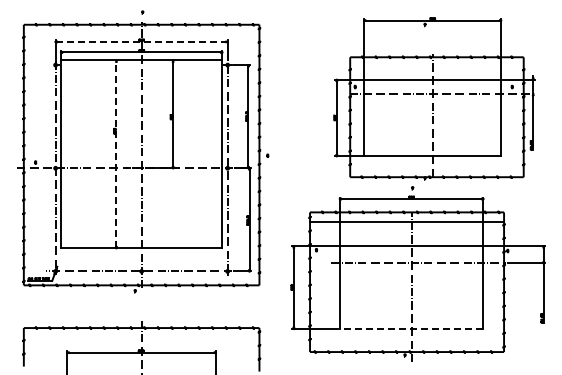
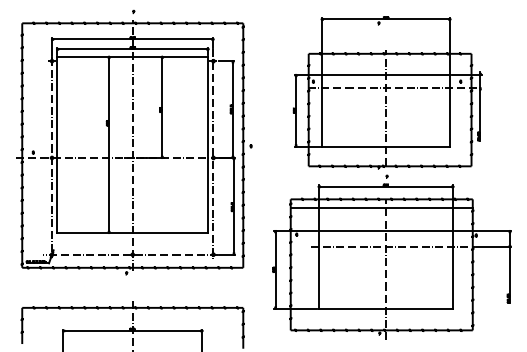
line: (142, 41) -> (133, 39), dashed -> solid
part: (434, 98) -> (387, 92), moved
line: (116, 154) -> (109, 145), dashed -> solid
line: (411, 328) -> (385, 308), dashed -> solid

